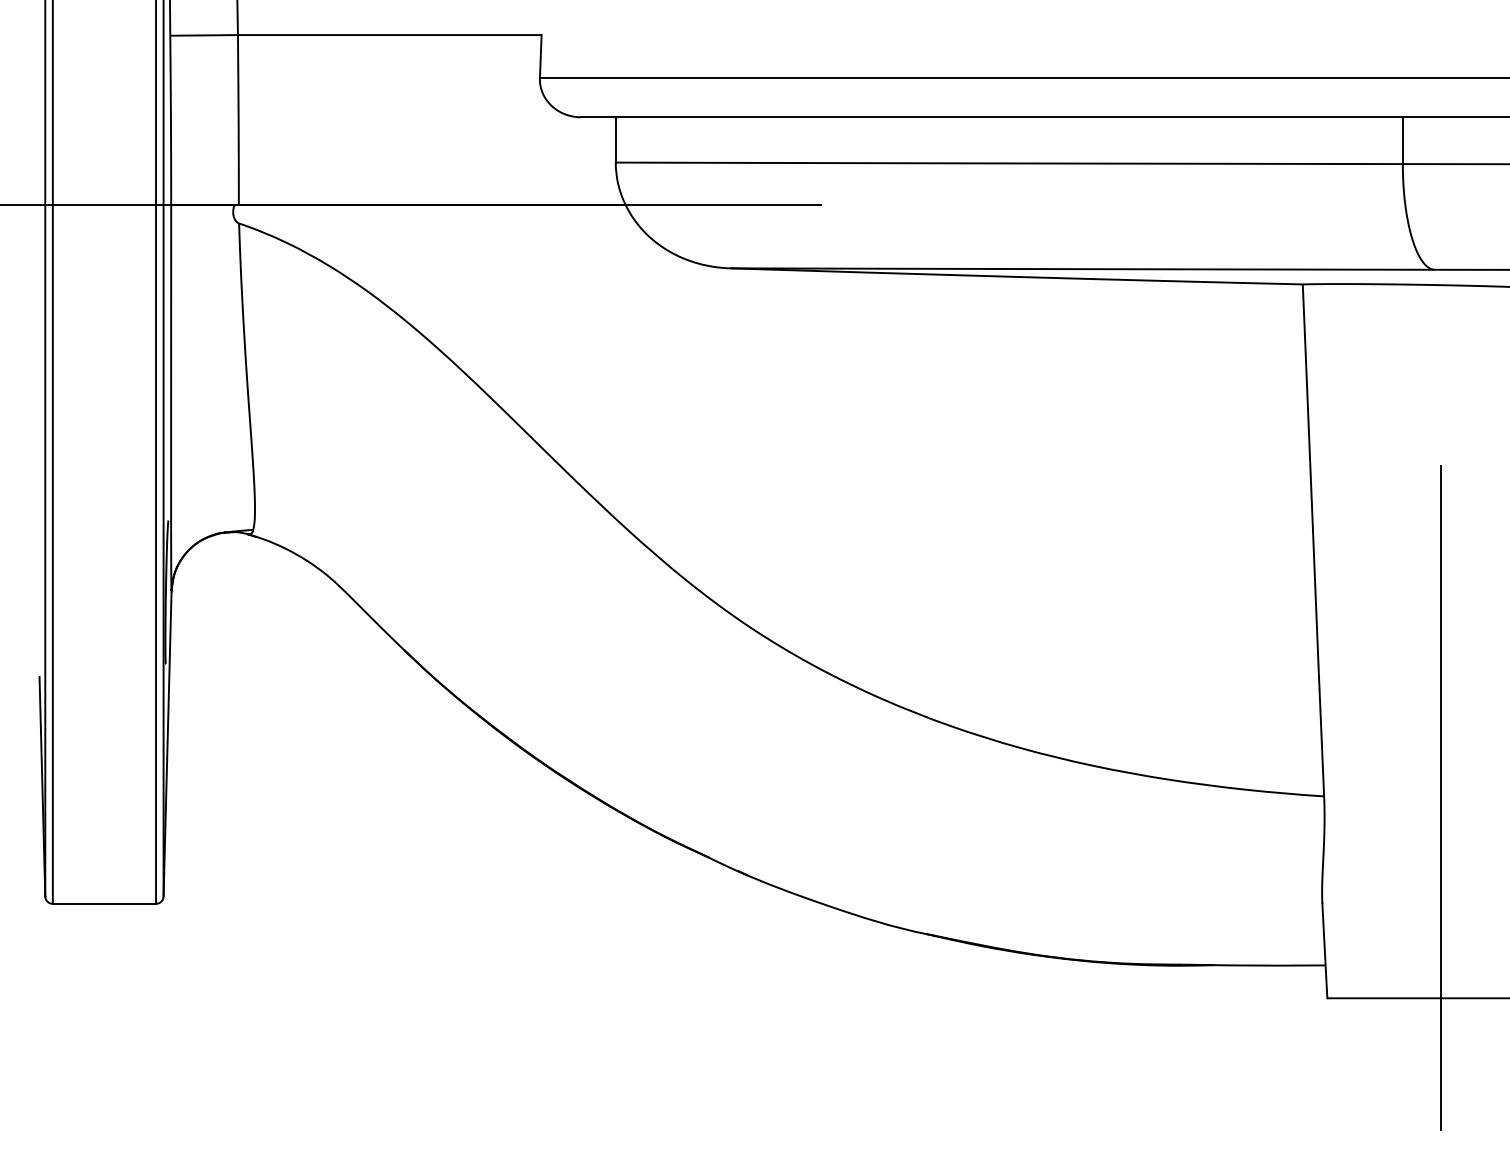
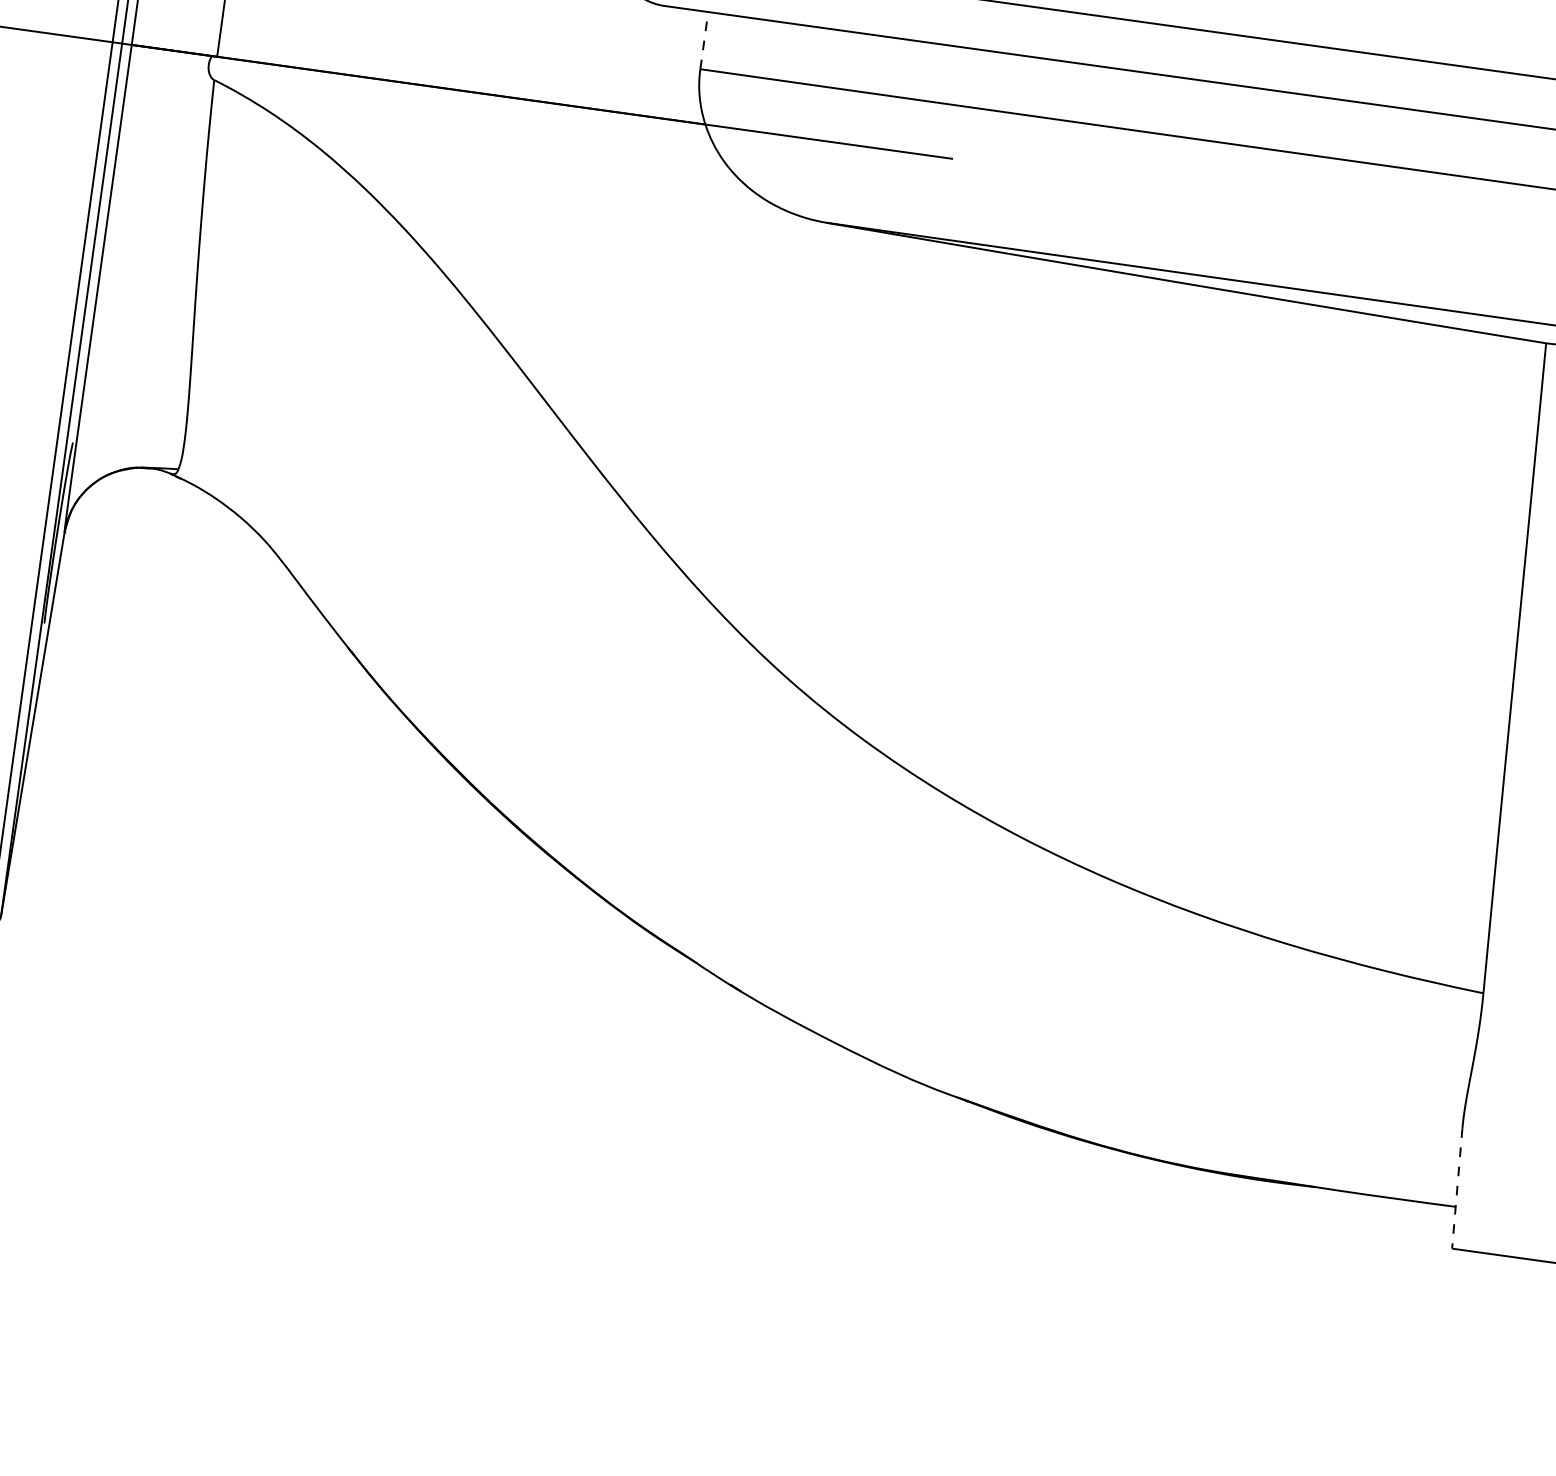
line: (615, 139) -> (704, 40), solid -> dashed
line: (1324, 951) -> (1456, 1189), solid -> dashed

